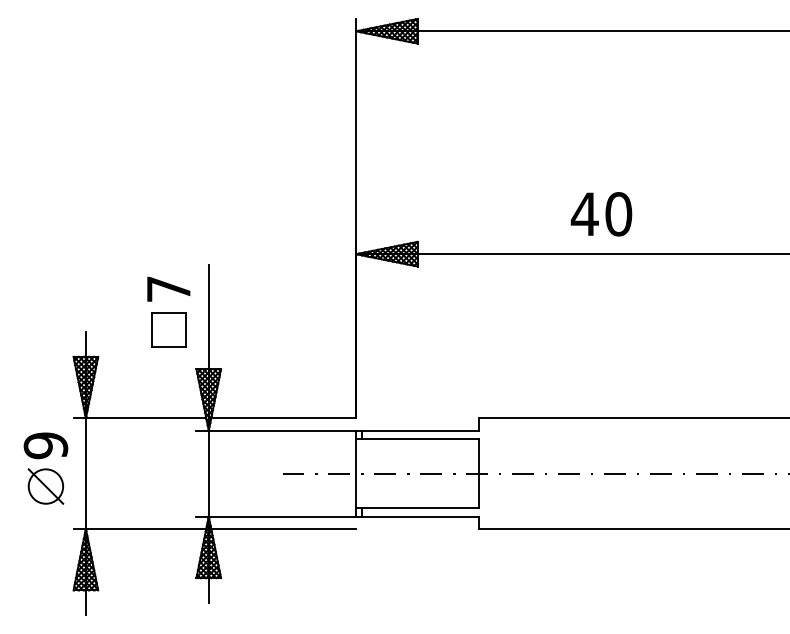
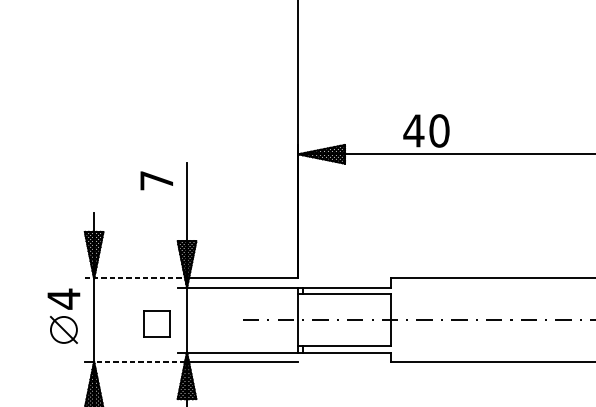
text: (601, 214) -> (426, 131), moved
part: (168, 329) -> (156, 323), moved
line: (140, 418) -> (135, 278), solid -> dashed
text: (45, 445) -> (63, 298), 9 -> 4
line: (145, 528) -> (139, 361), solid -> dashed

